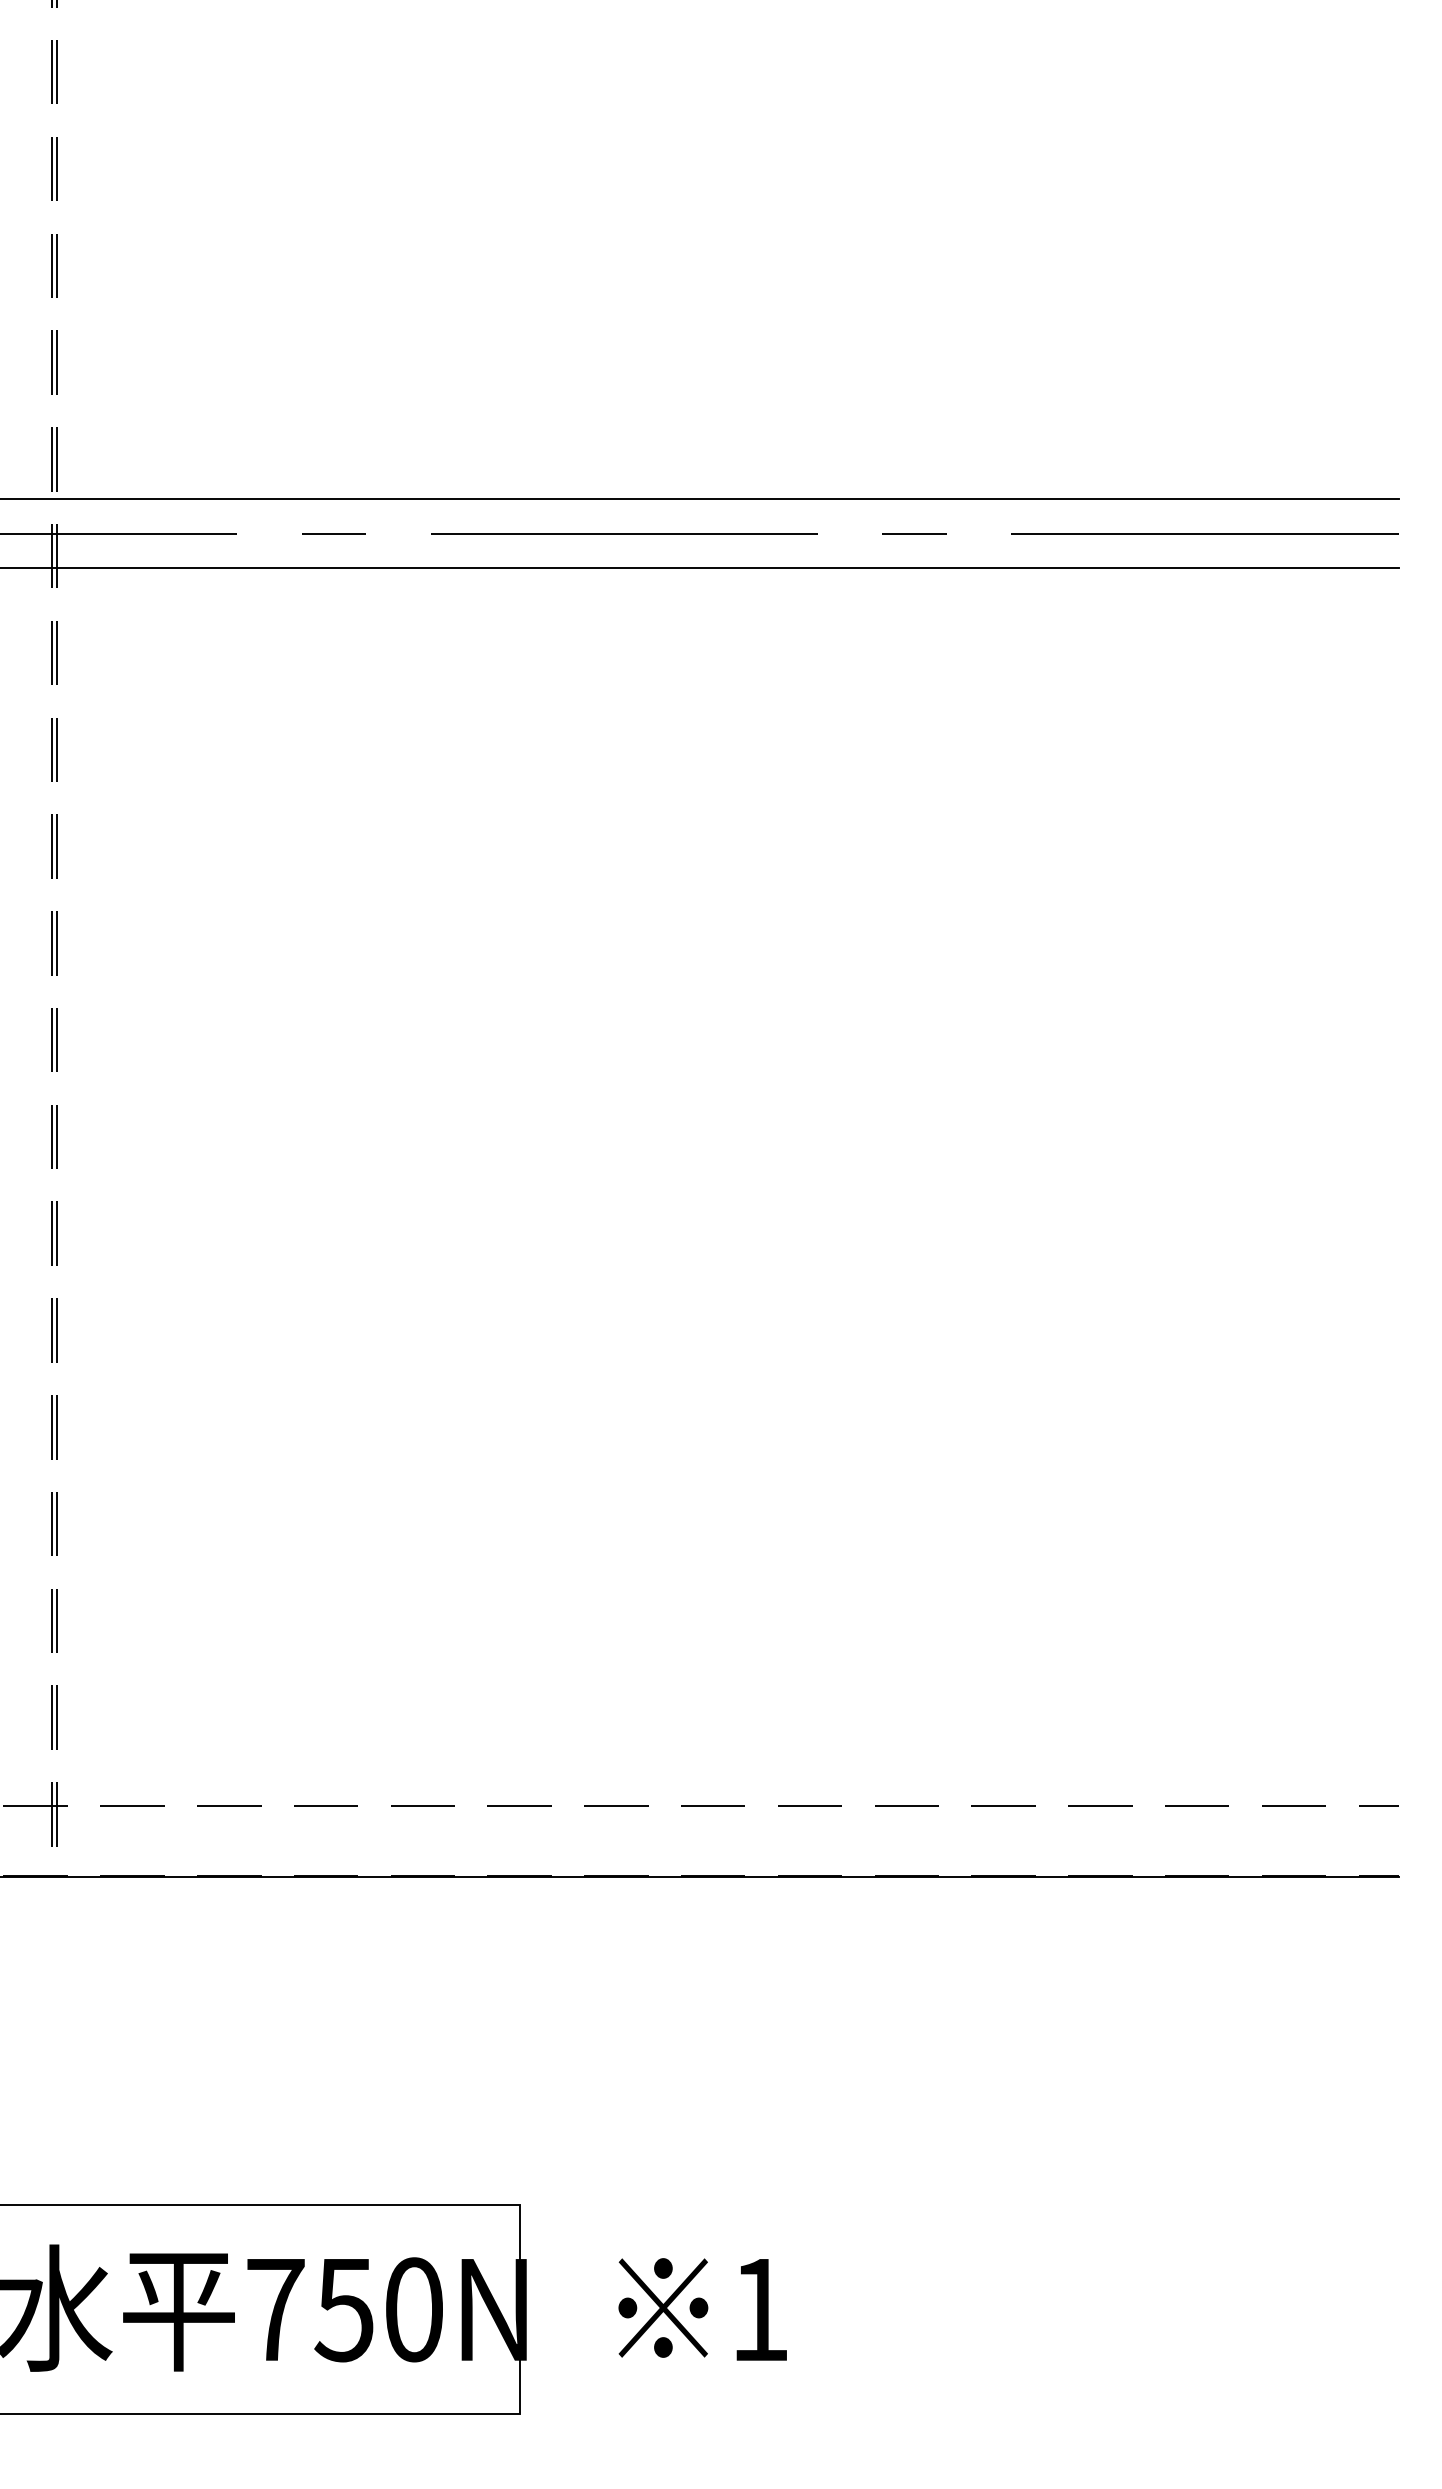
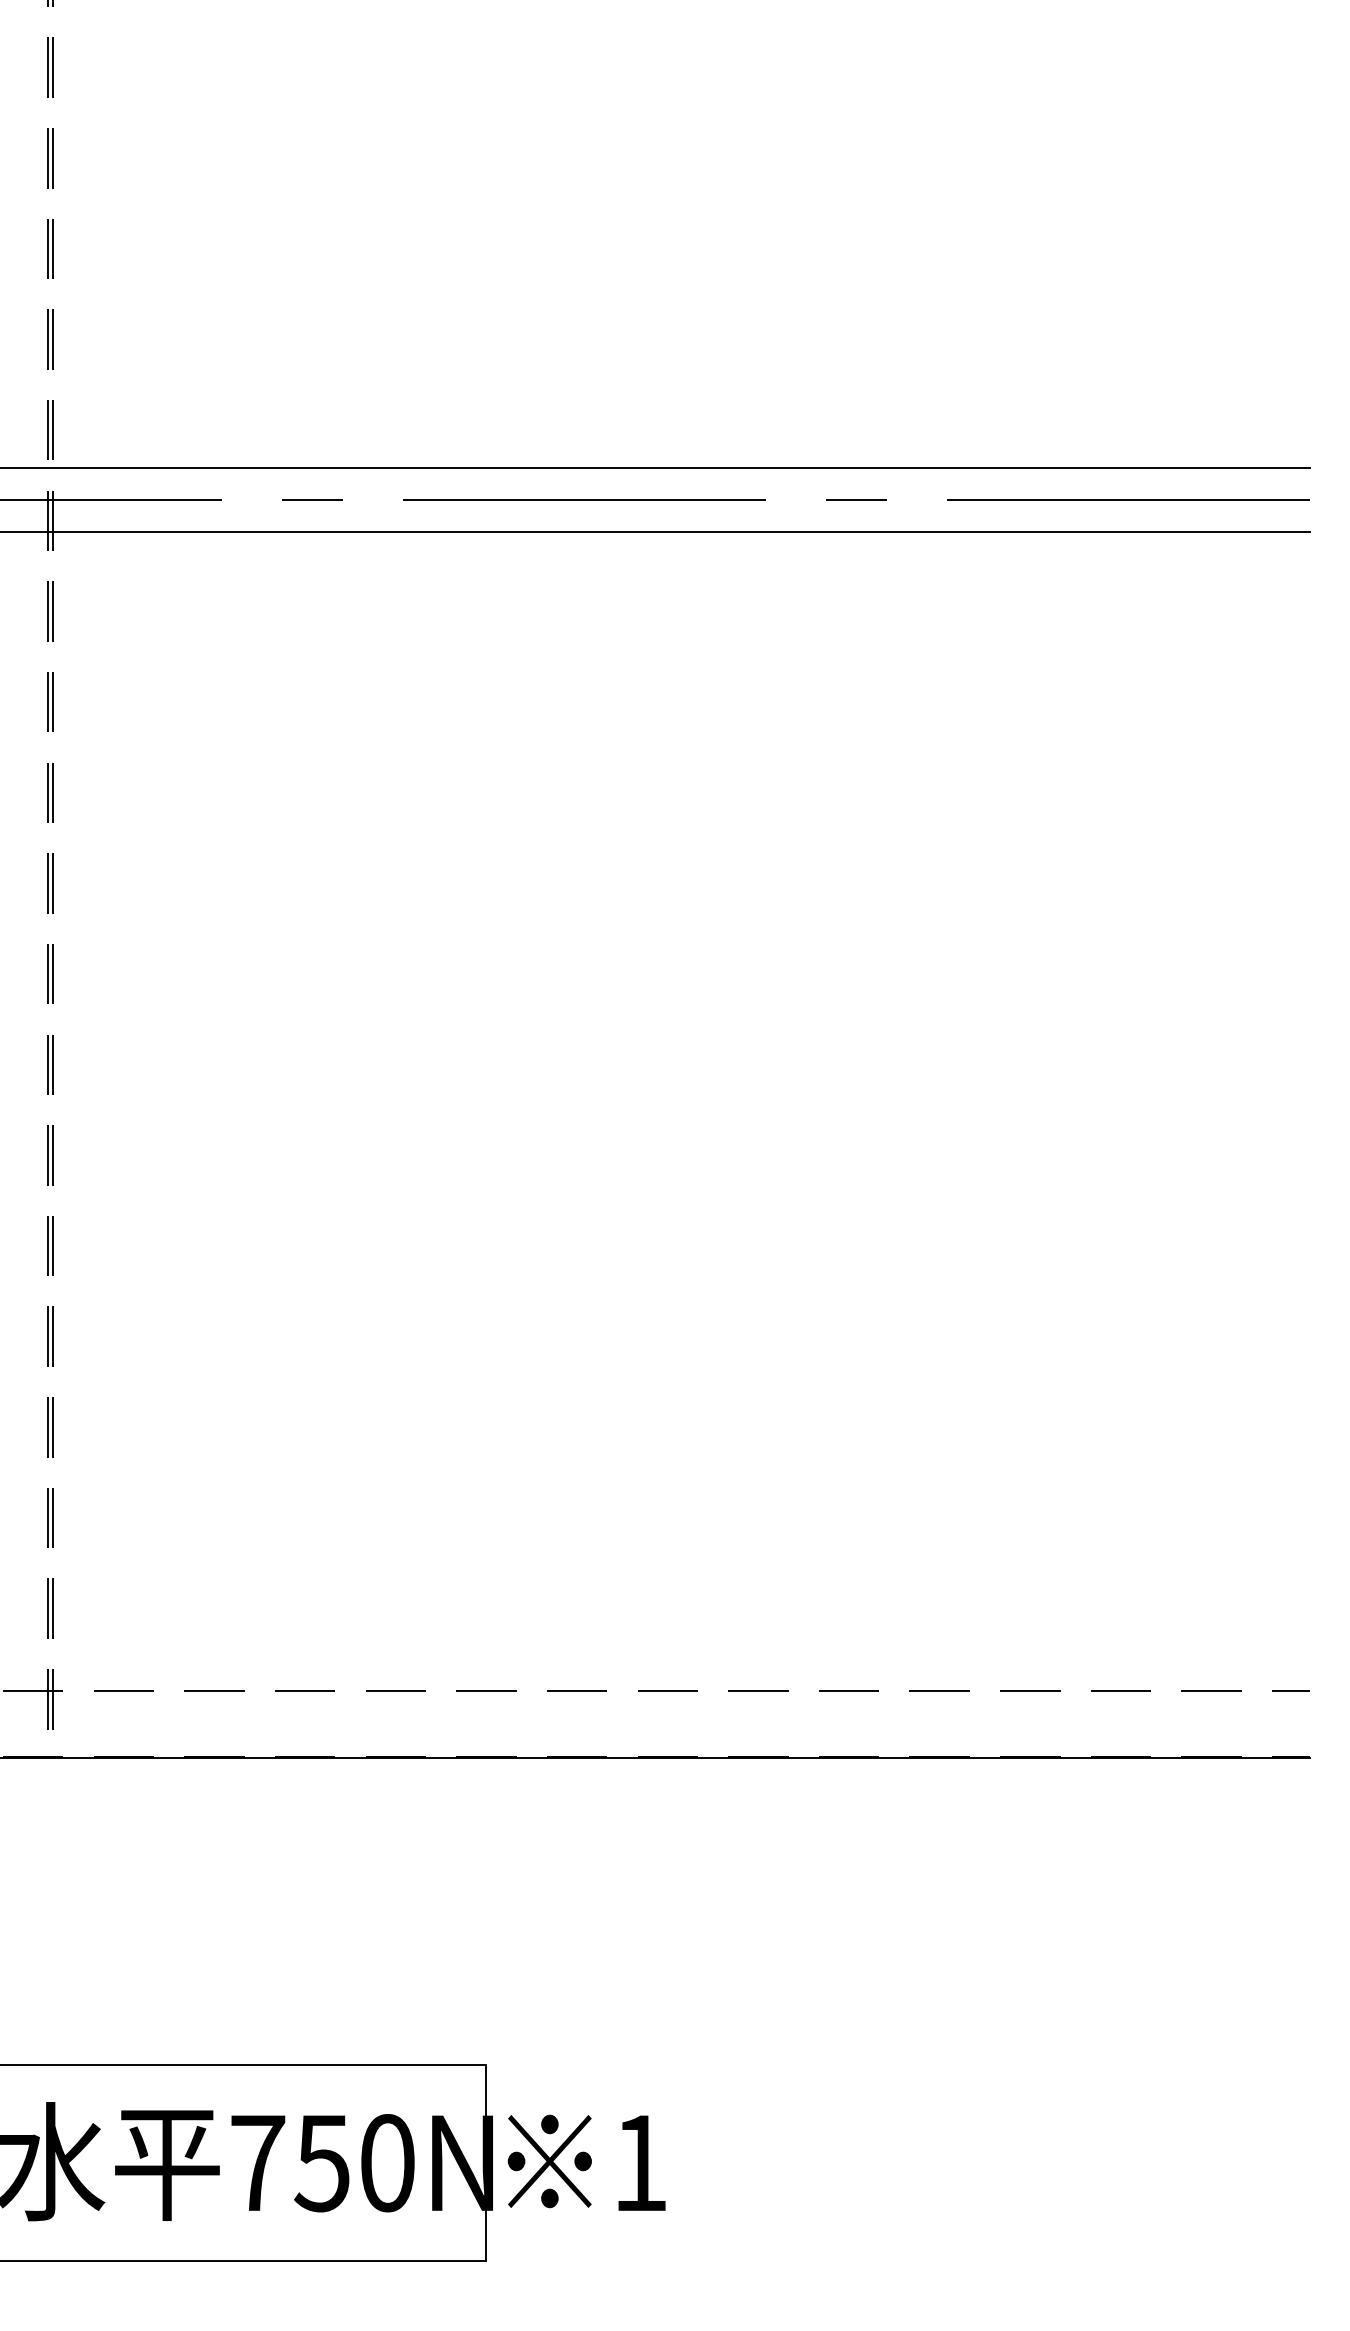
text: (702, 2309) -> (586, 2162), moved

